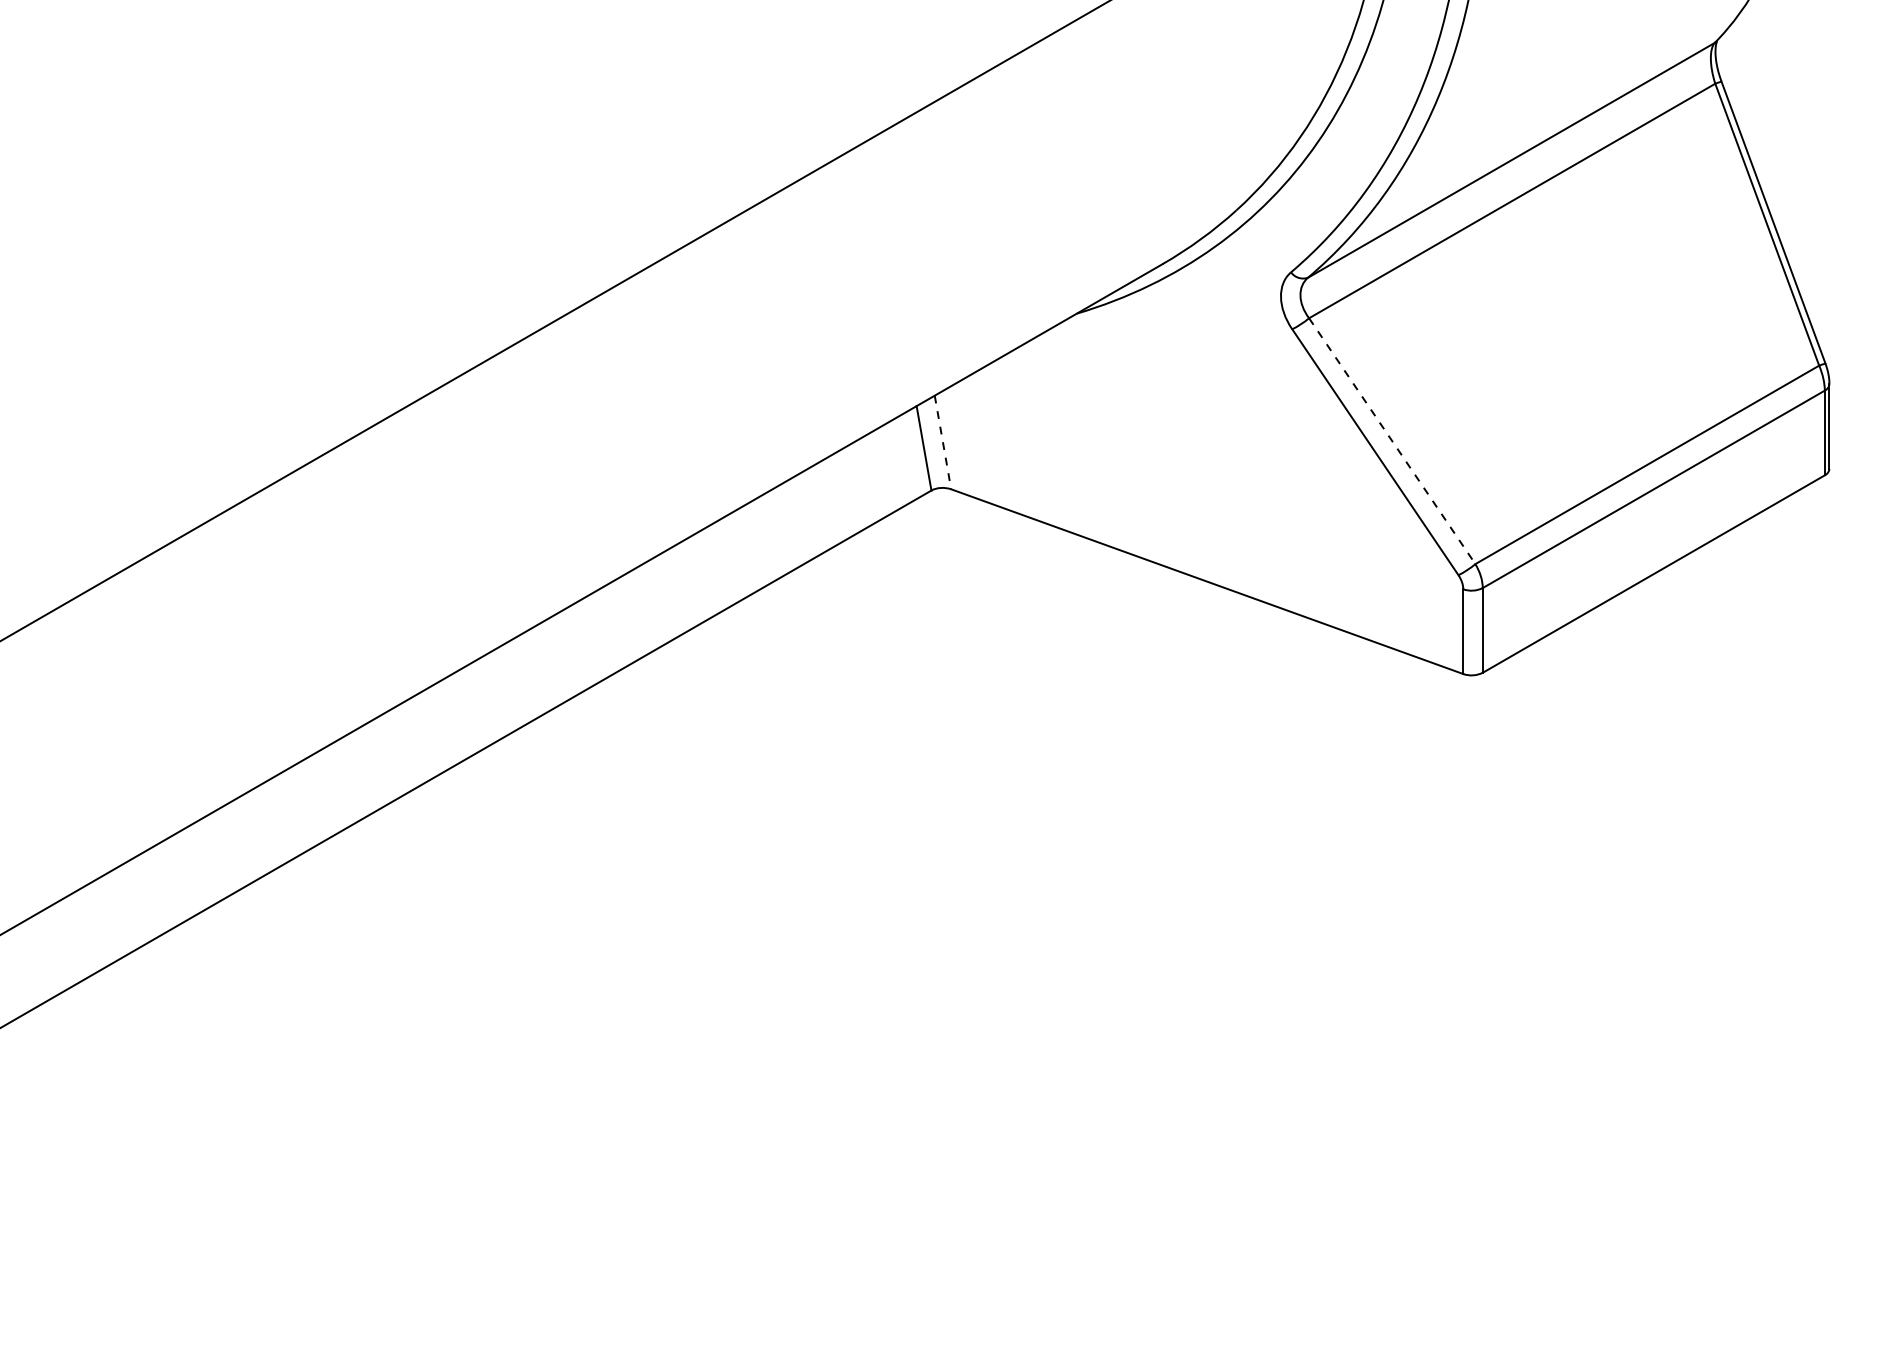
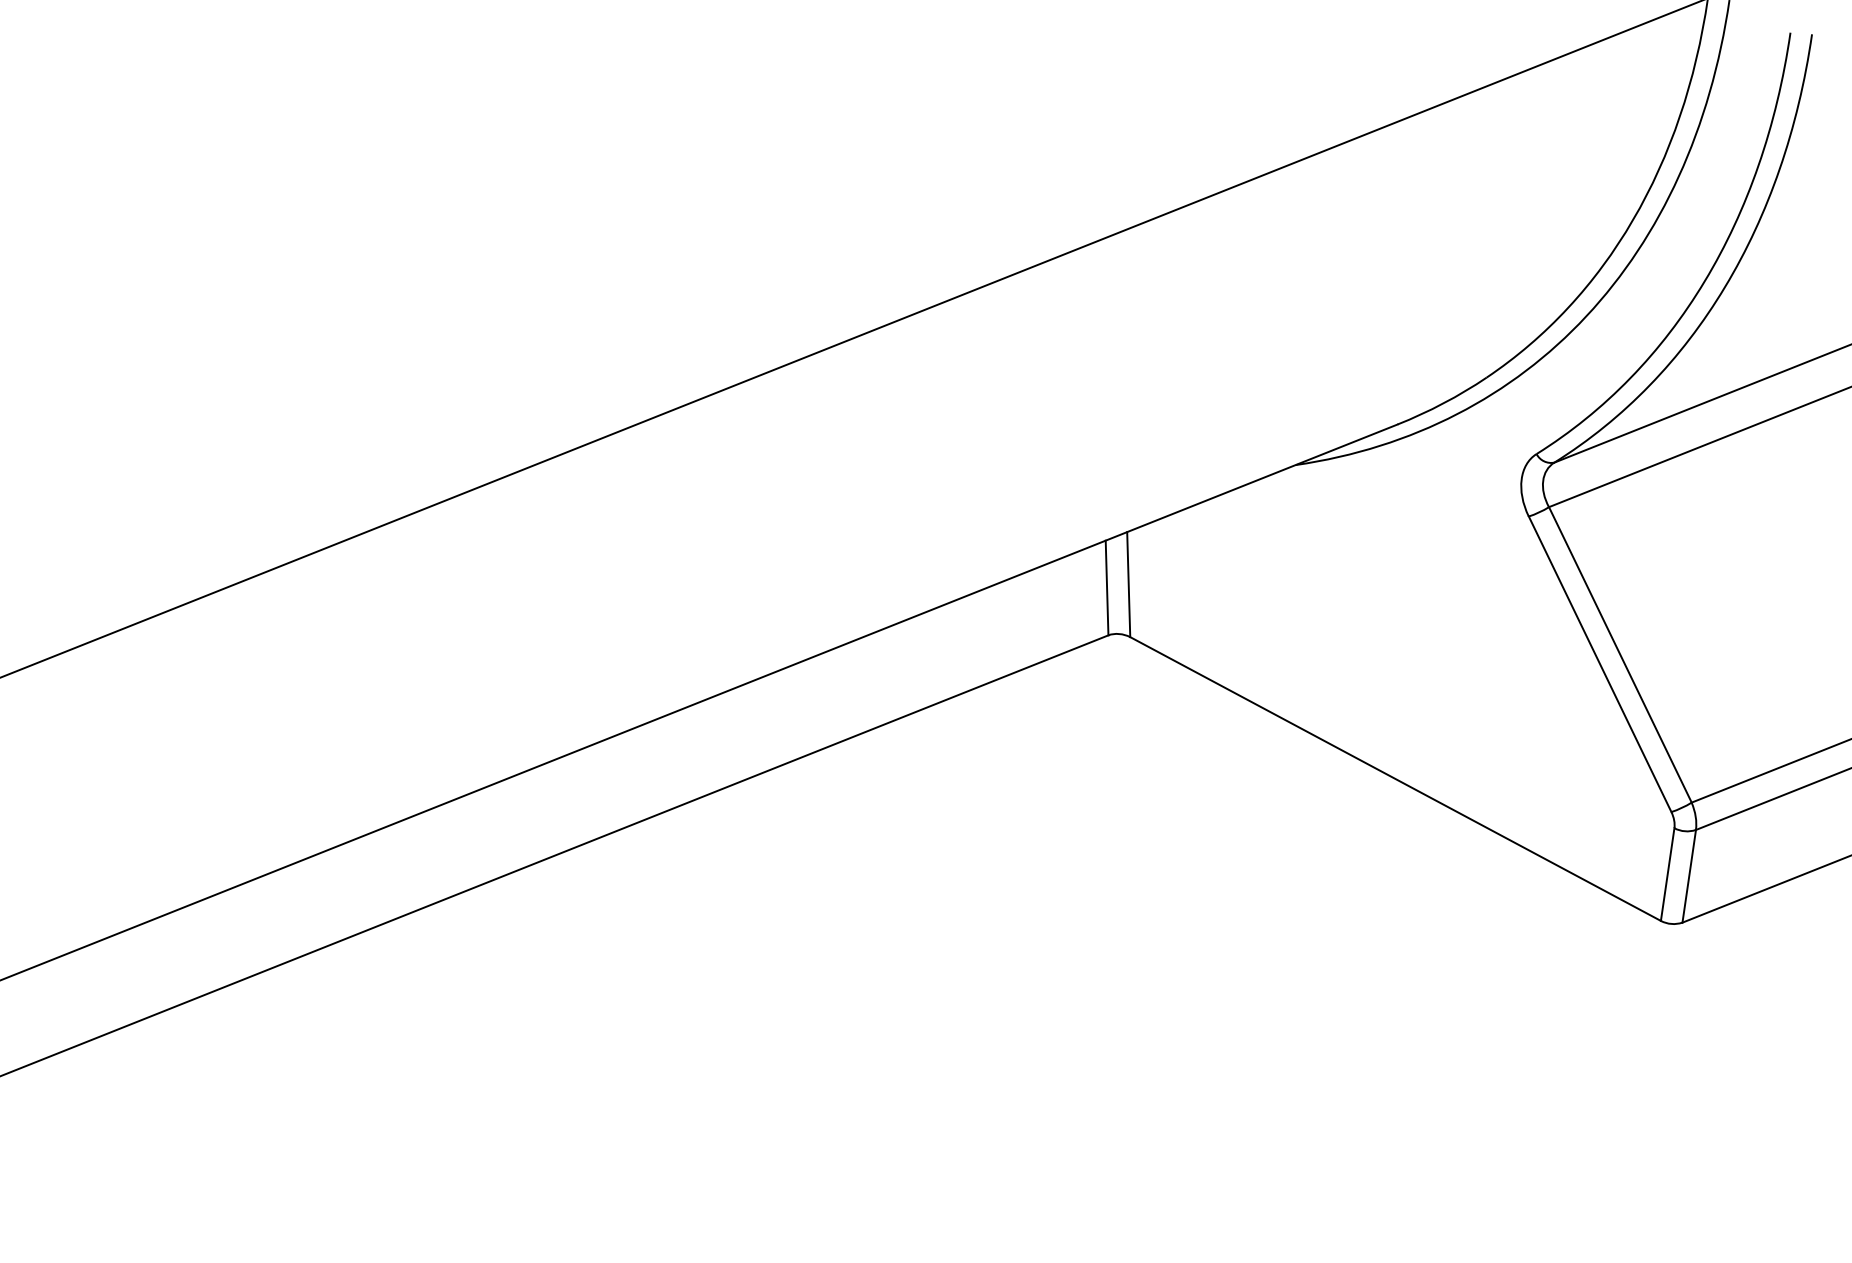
line: (1392, 441) -> (1620, 655), dashed -> solid
line: (942, 442) -> (1128, 584), dashed -> solid

